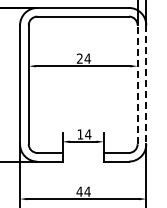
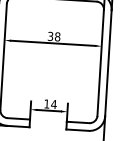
text: (83, 58) -> (53, 36), 24 -> 38
line: (137, 84) -> (100, 62), dashed -> solid
line: (146, 84) -> (108, 63), dashed -> solid

